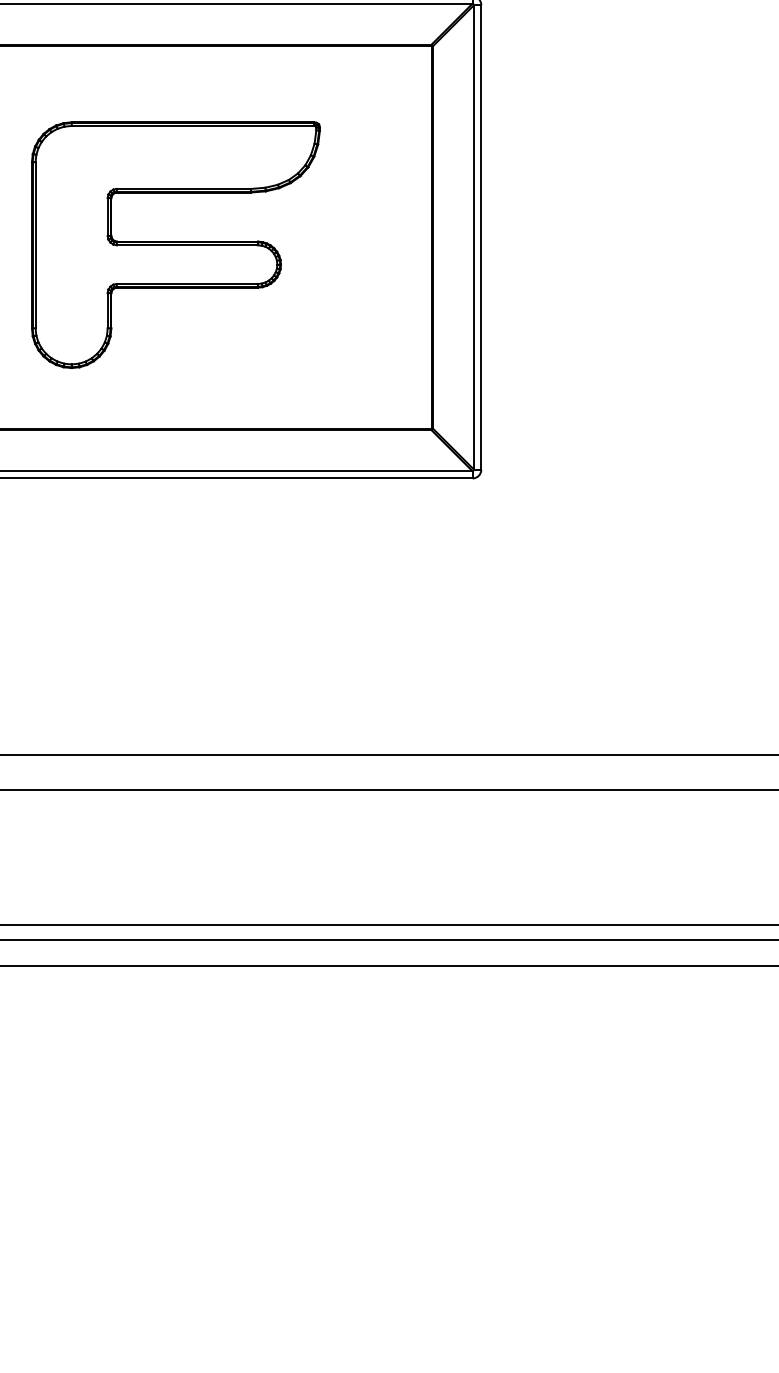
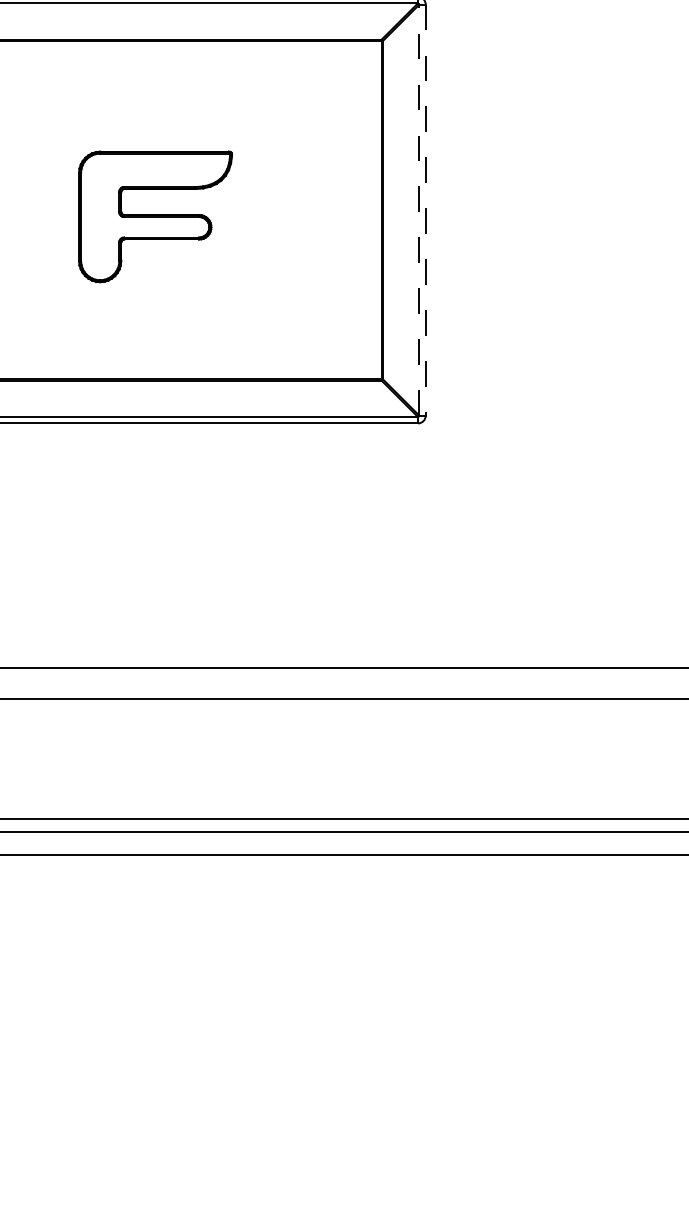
line: (474, 236) -> (419, 209), solid -> dashed
line: (481, 237) -> (425, 210), solid -> dashed
part: (175, 244) -> (155, 216), size x0.6

